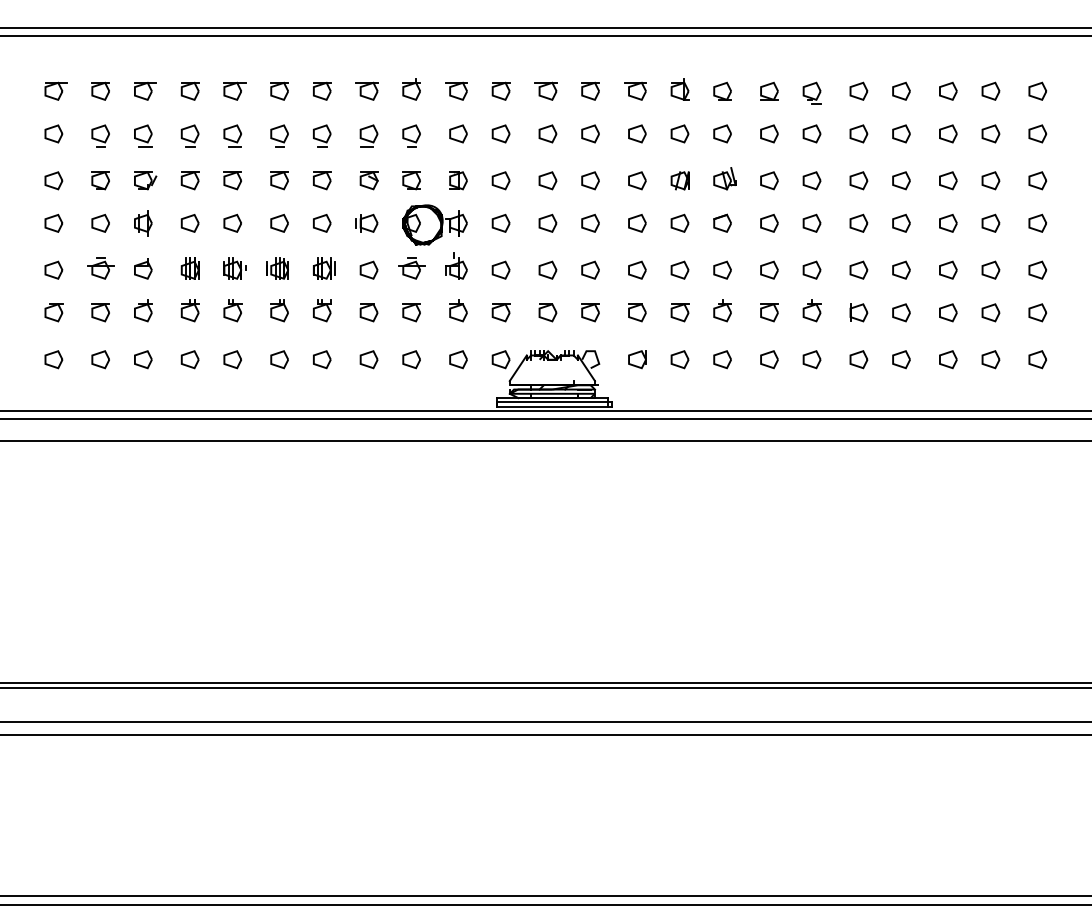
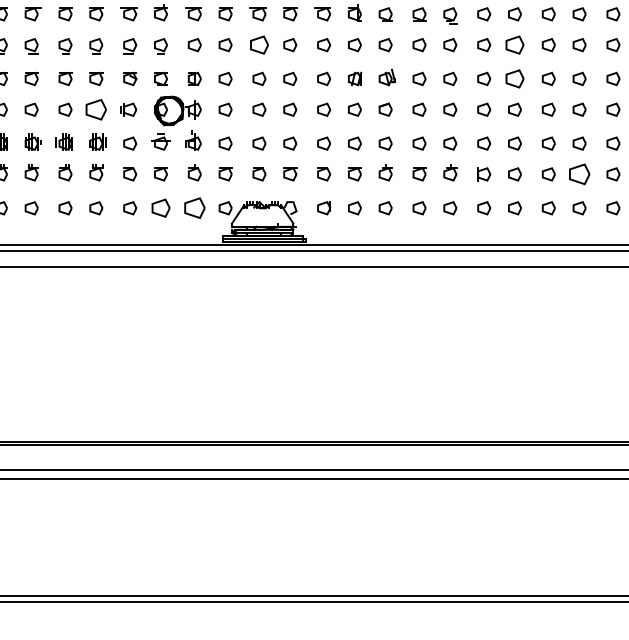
part: (547, 133) -> (259, 44), size x1.4
part: (901, 133) -> (515, 44), size x1.4
part: (901, 180) -> (515, 78), size x1.4
part: (322, 223) -> (96, 109), size x1.6
part: (990, 312) -> (579, 174), size x1.6
part: (411, 359) -> (160, 208), size x1.4
part: (458, 359) -> (194, 208), size x1.6

